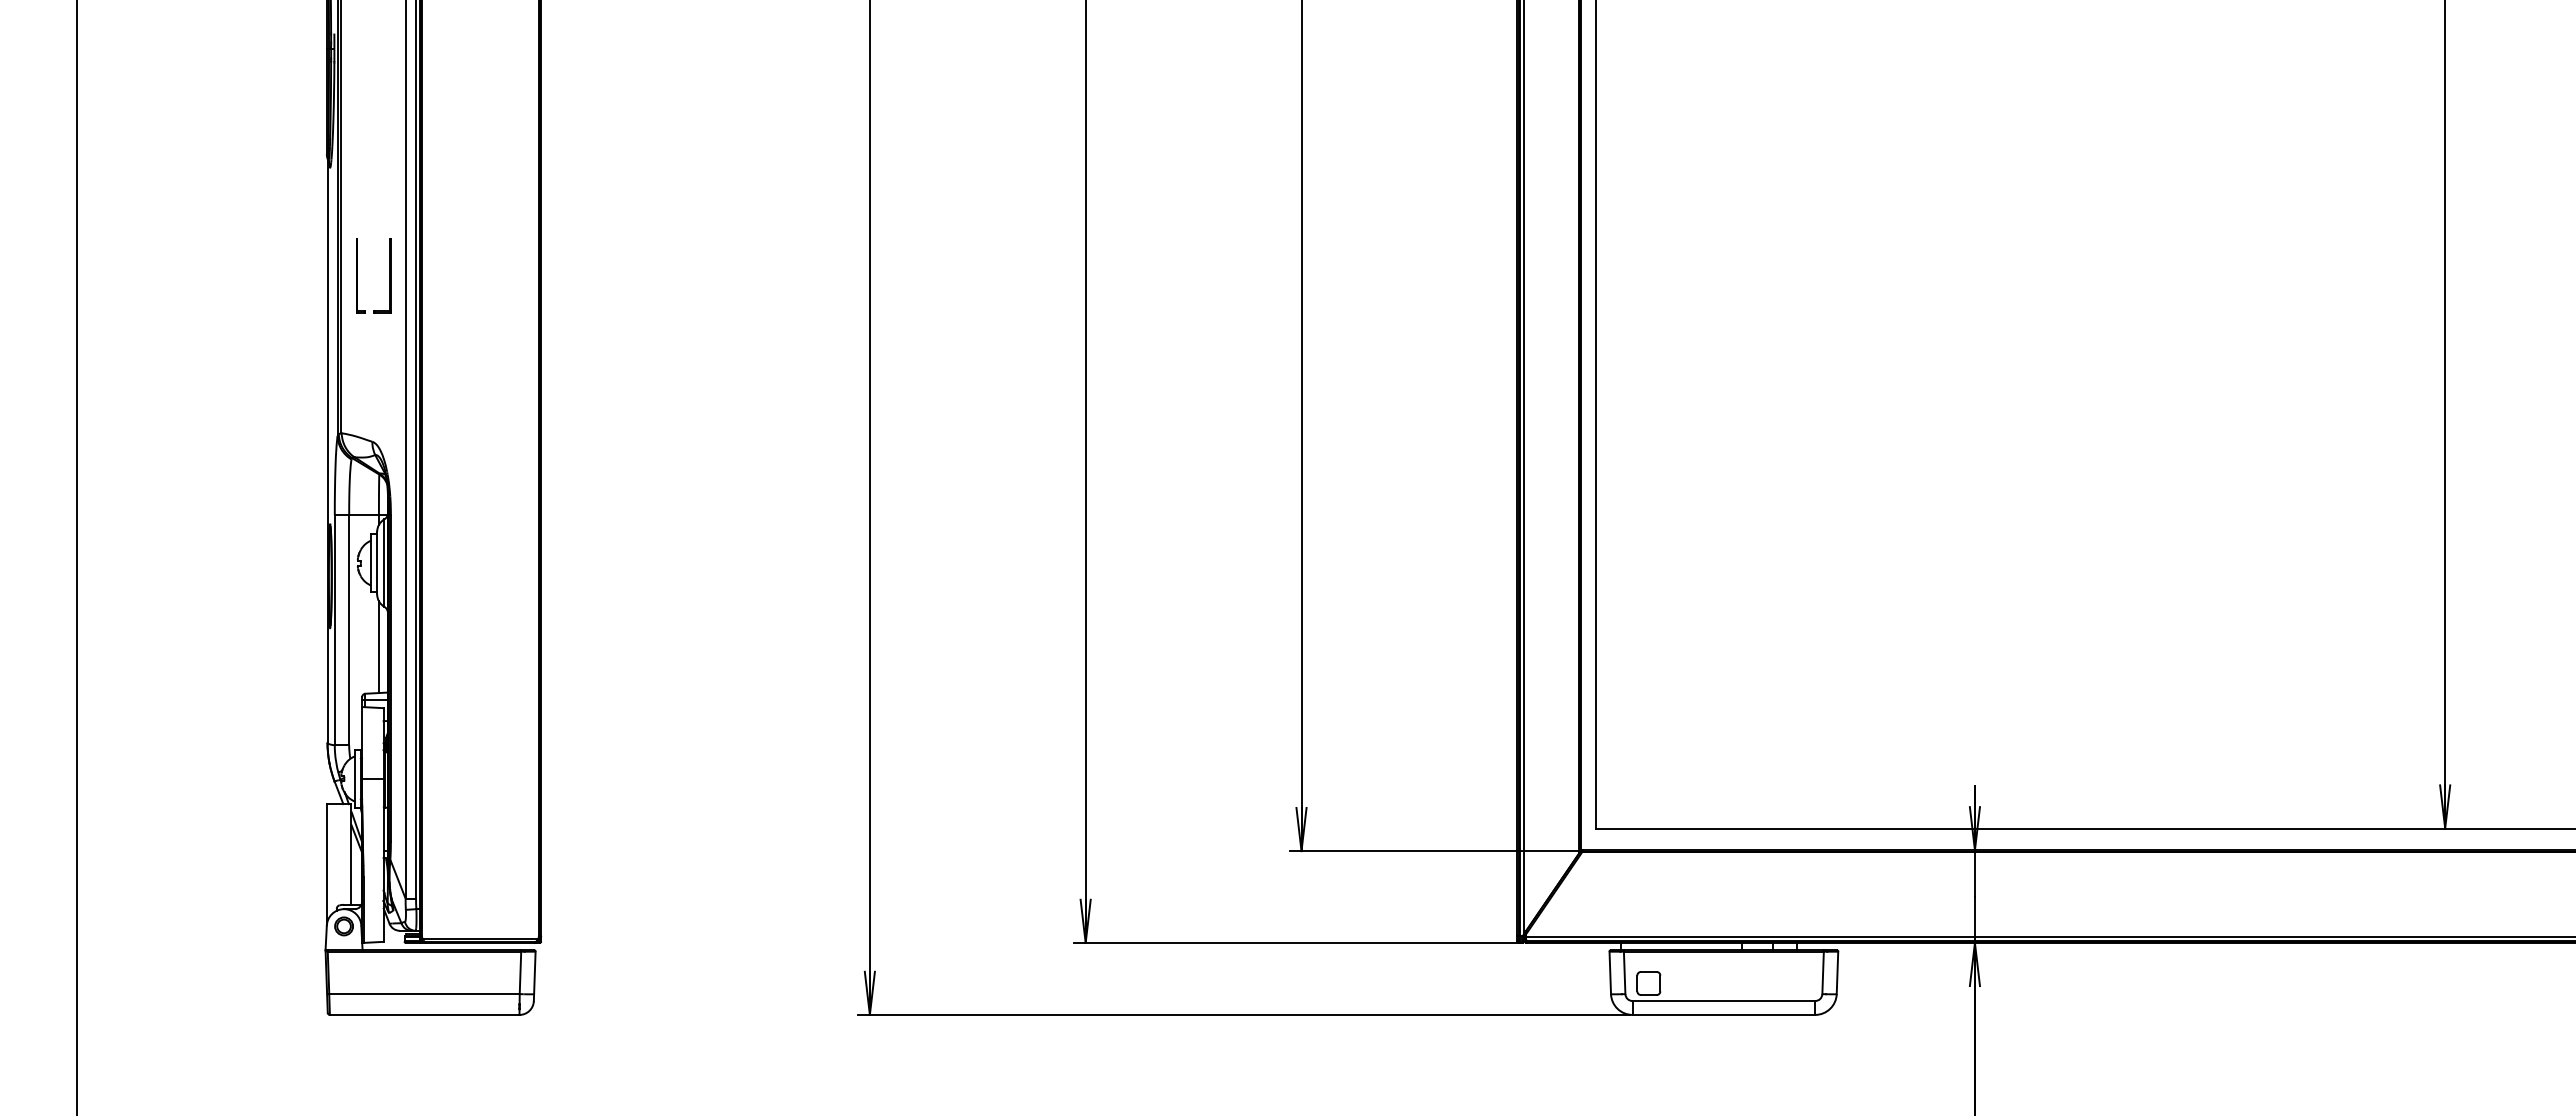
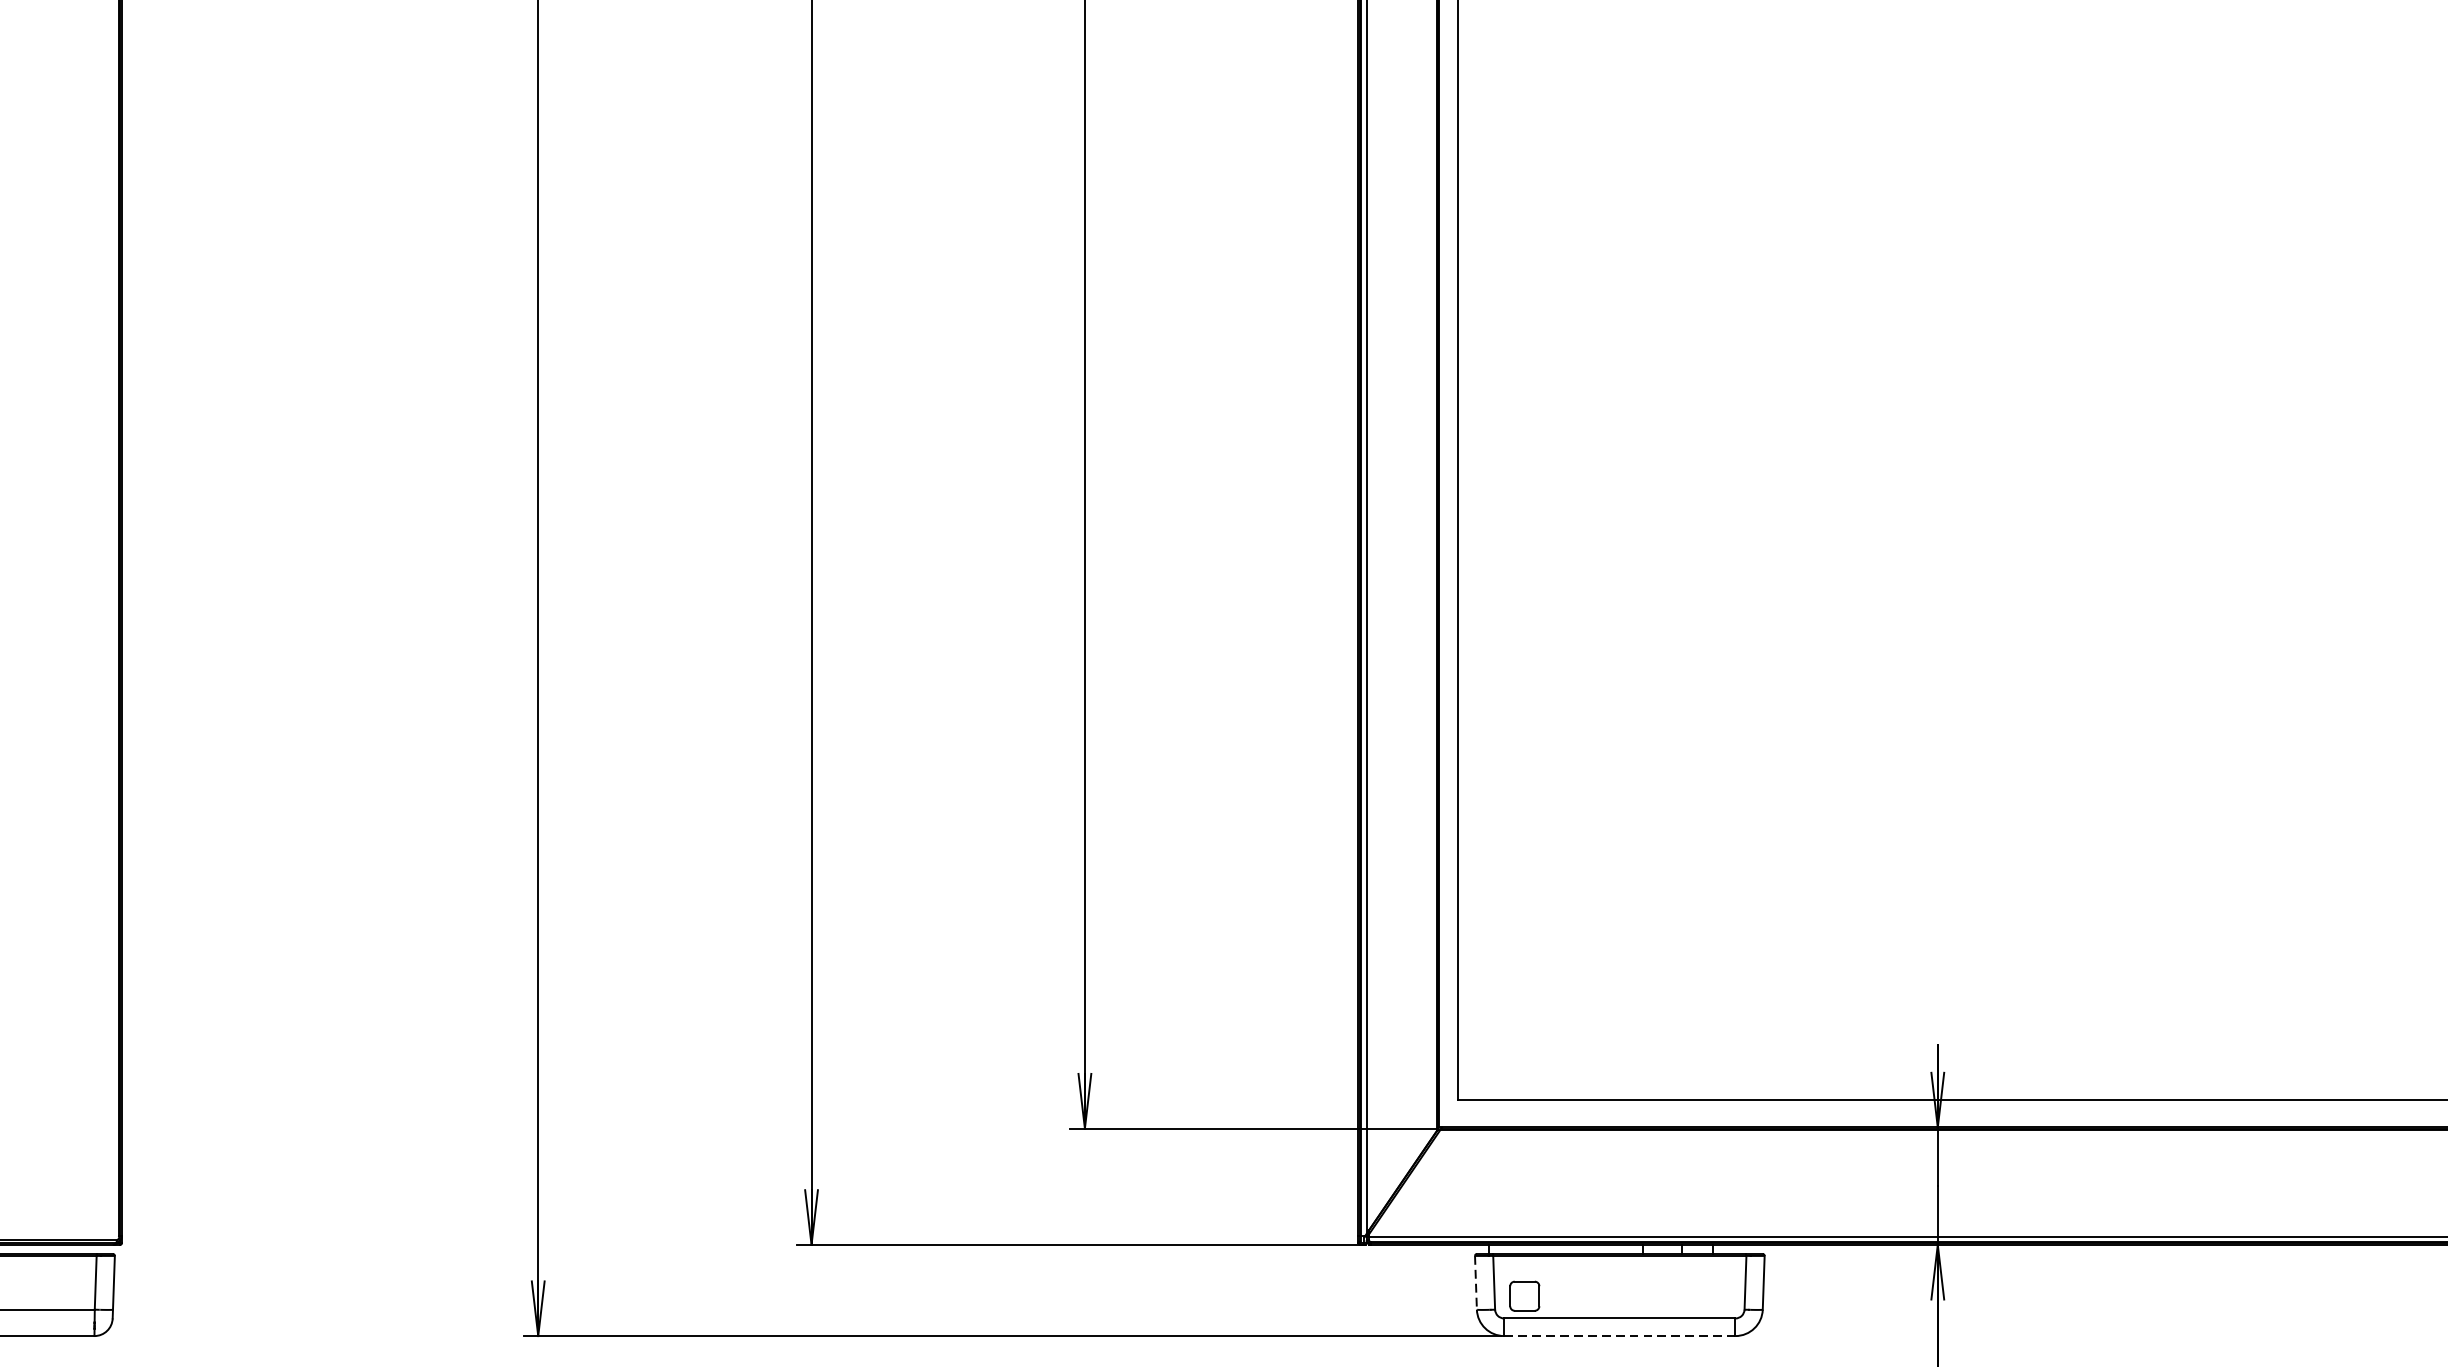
line: (1610, 973) -> (1476, 1283), solid -> dashed
line: (1724, 1014) -> (1620, 1335), solid -> dashed

